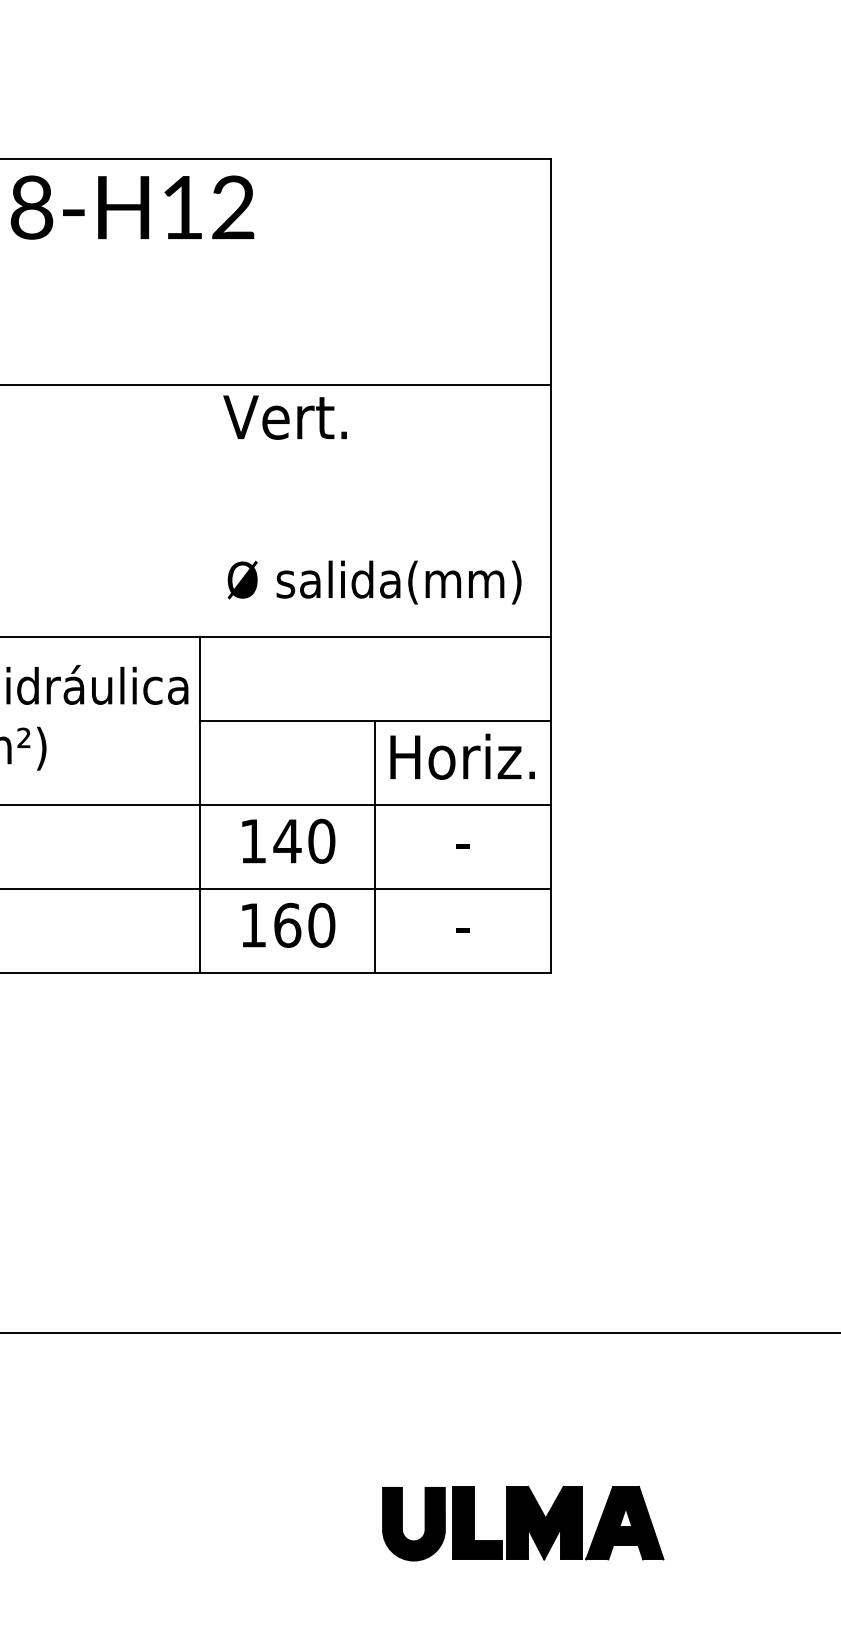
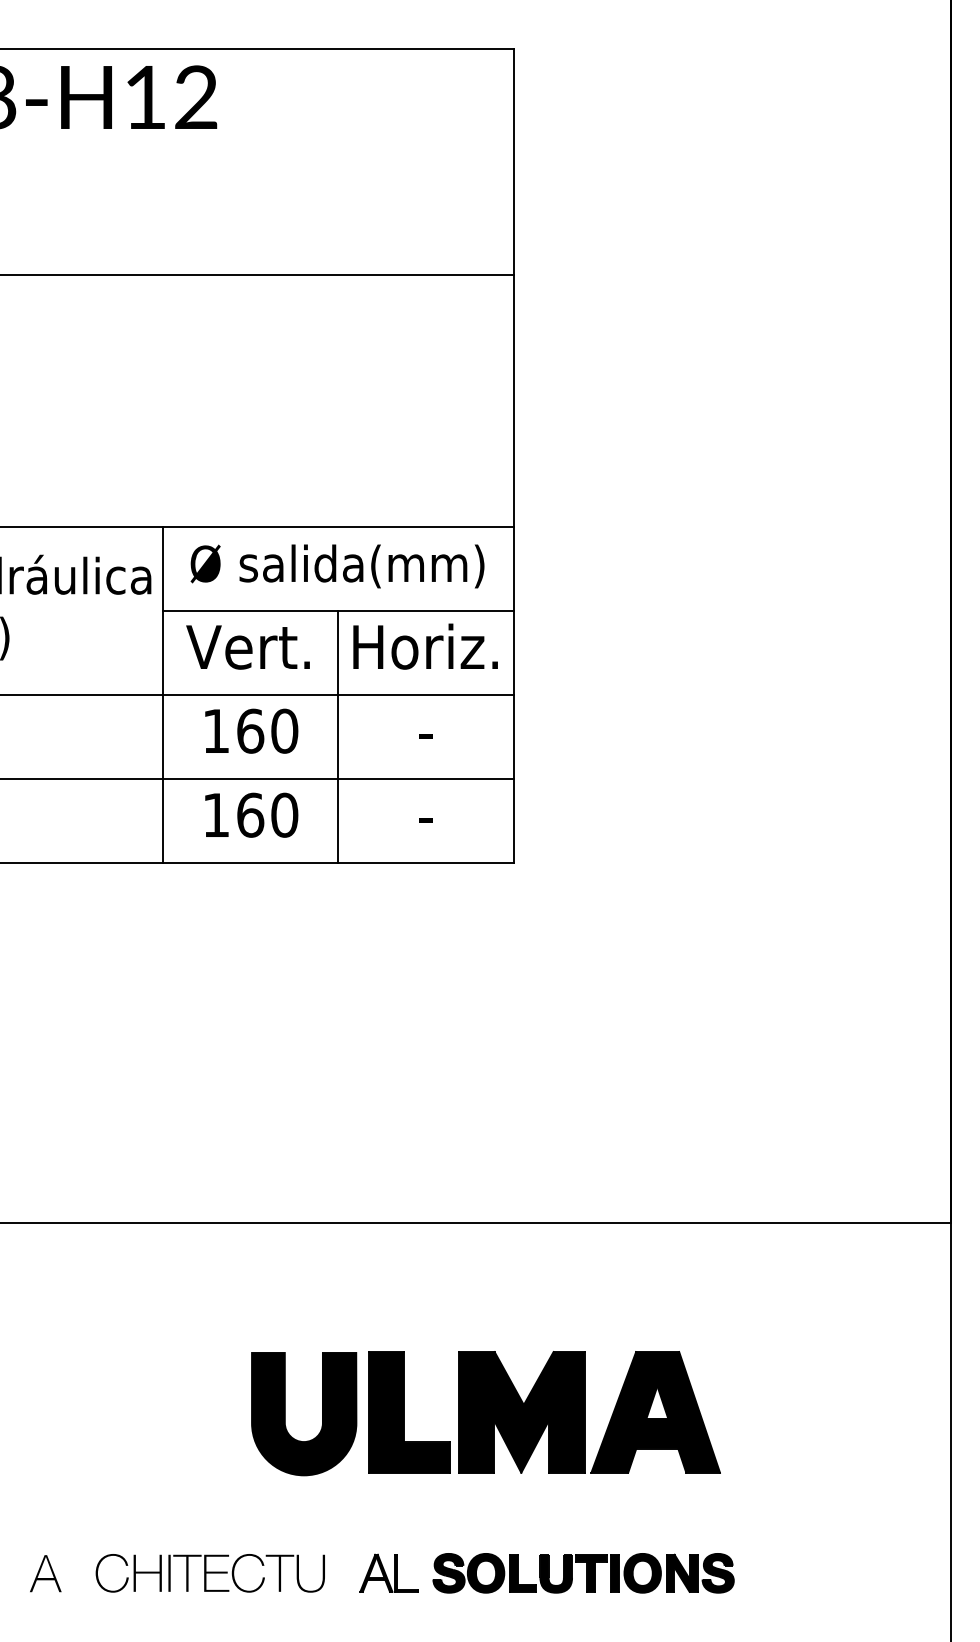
text: (284, 417) -> (247, 647), moved
text: (374, 582) -> (337, 566), moved
text: (287, 840) -> (250, 730), 140 -> 160
part: (522, 1523) -> (485, 1413), size x1.67

